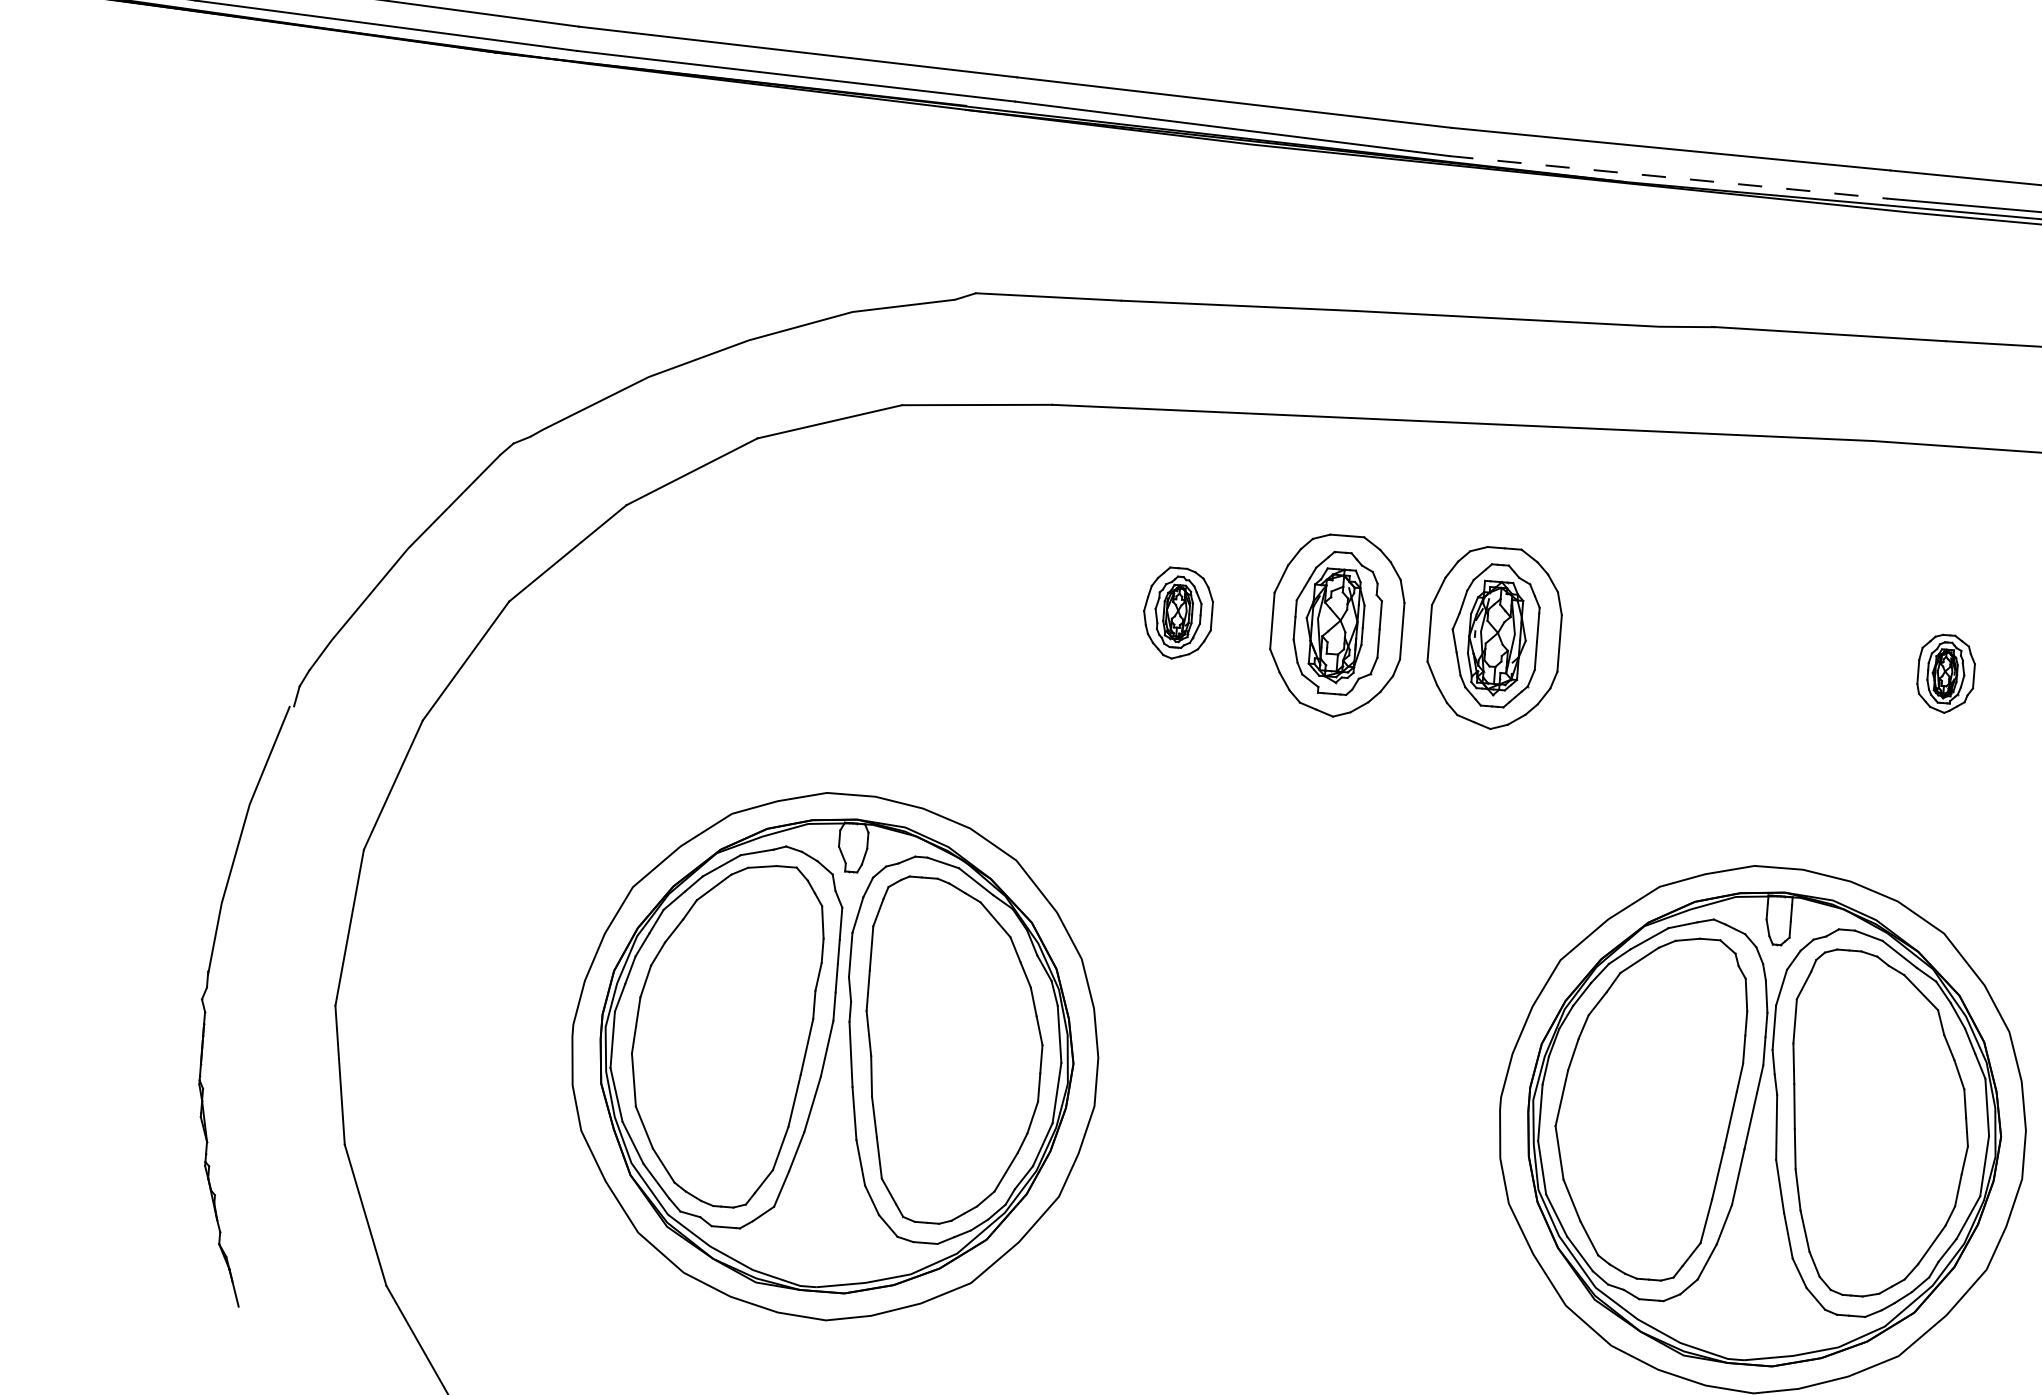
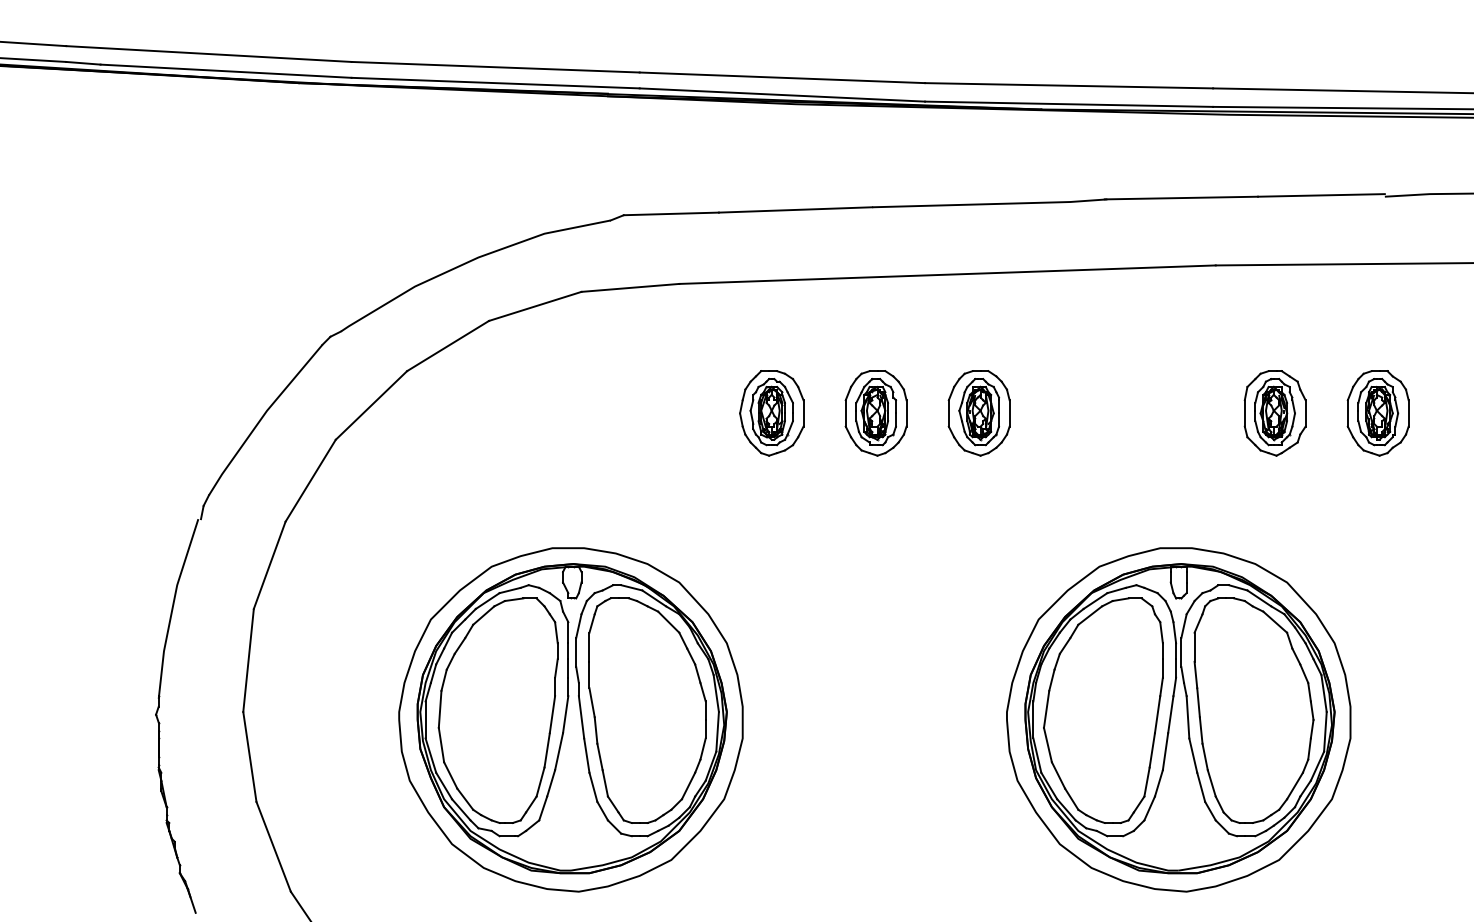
line: (1669, 177) -> (1069, 104), dashed -> solid
part: (1177, 613) -> (771, 413), size x1.43
part: (1336, 626) -> (875, 413), size x0.71
part: (1493, 638) -> (978, 413), size x0.71
part: (1945, 674) -> (1274, 413), size x1.67

